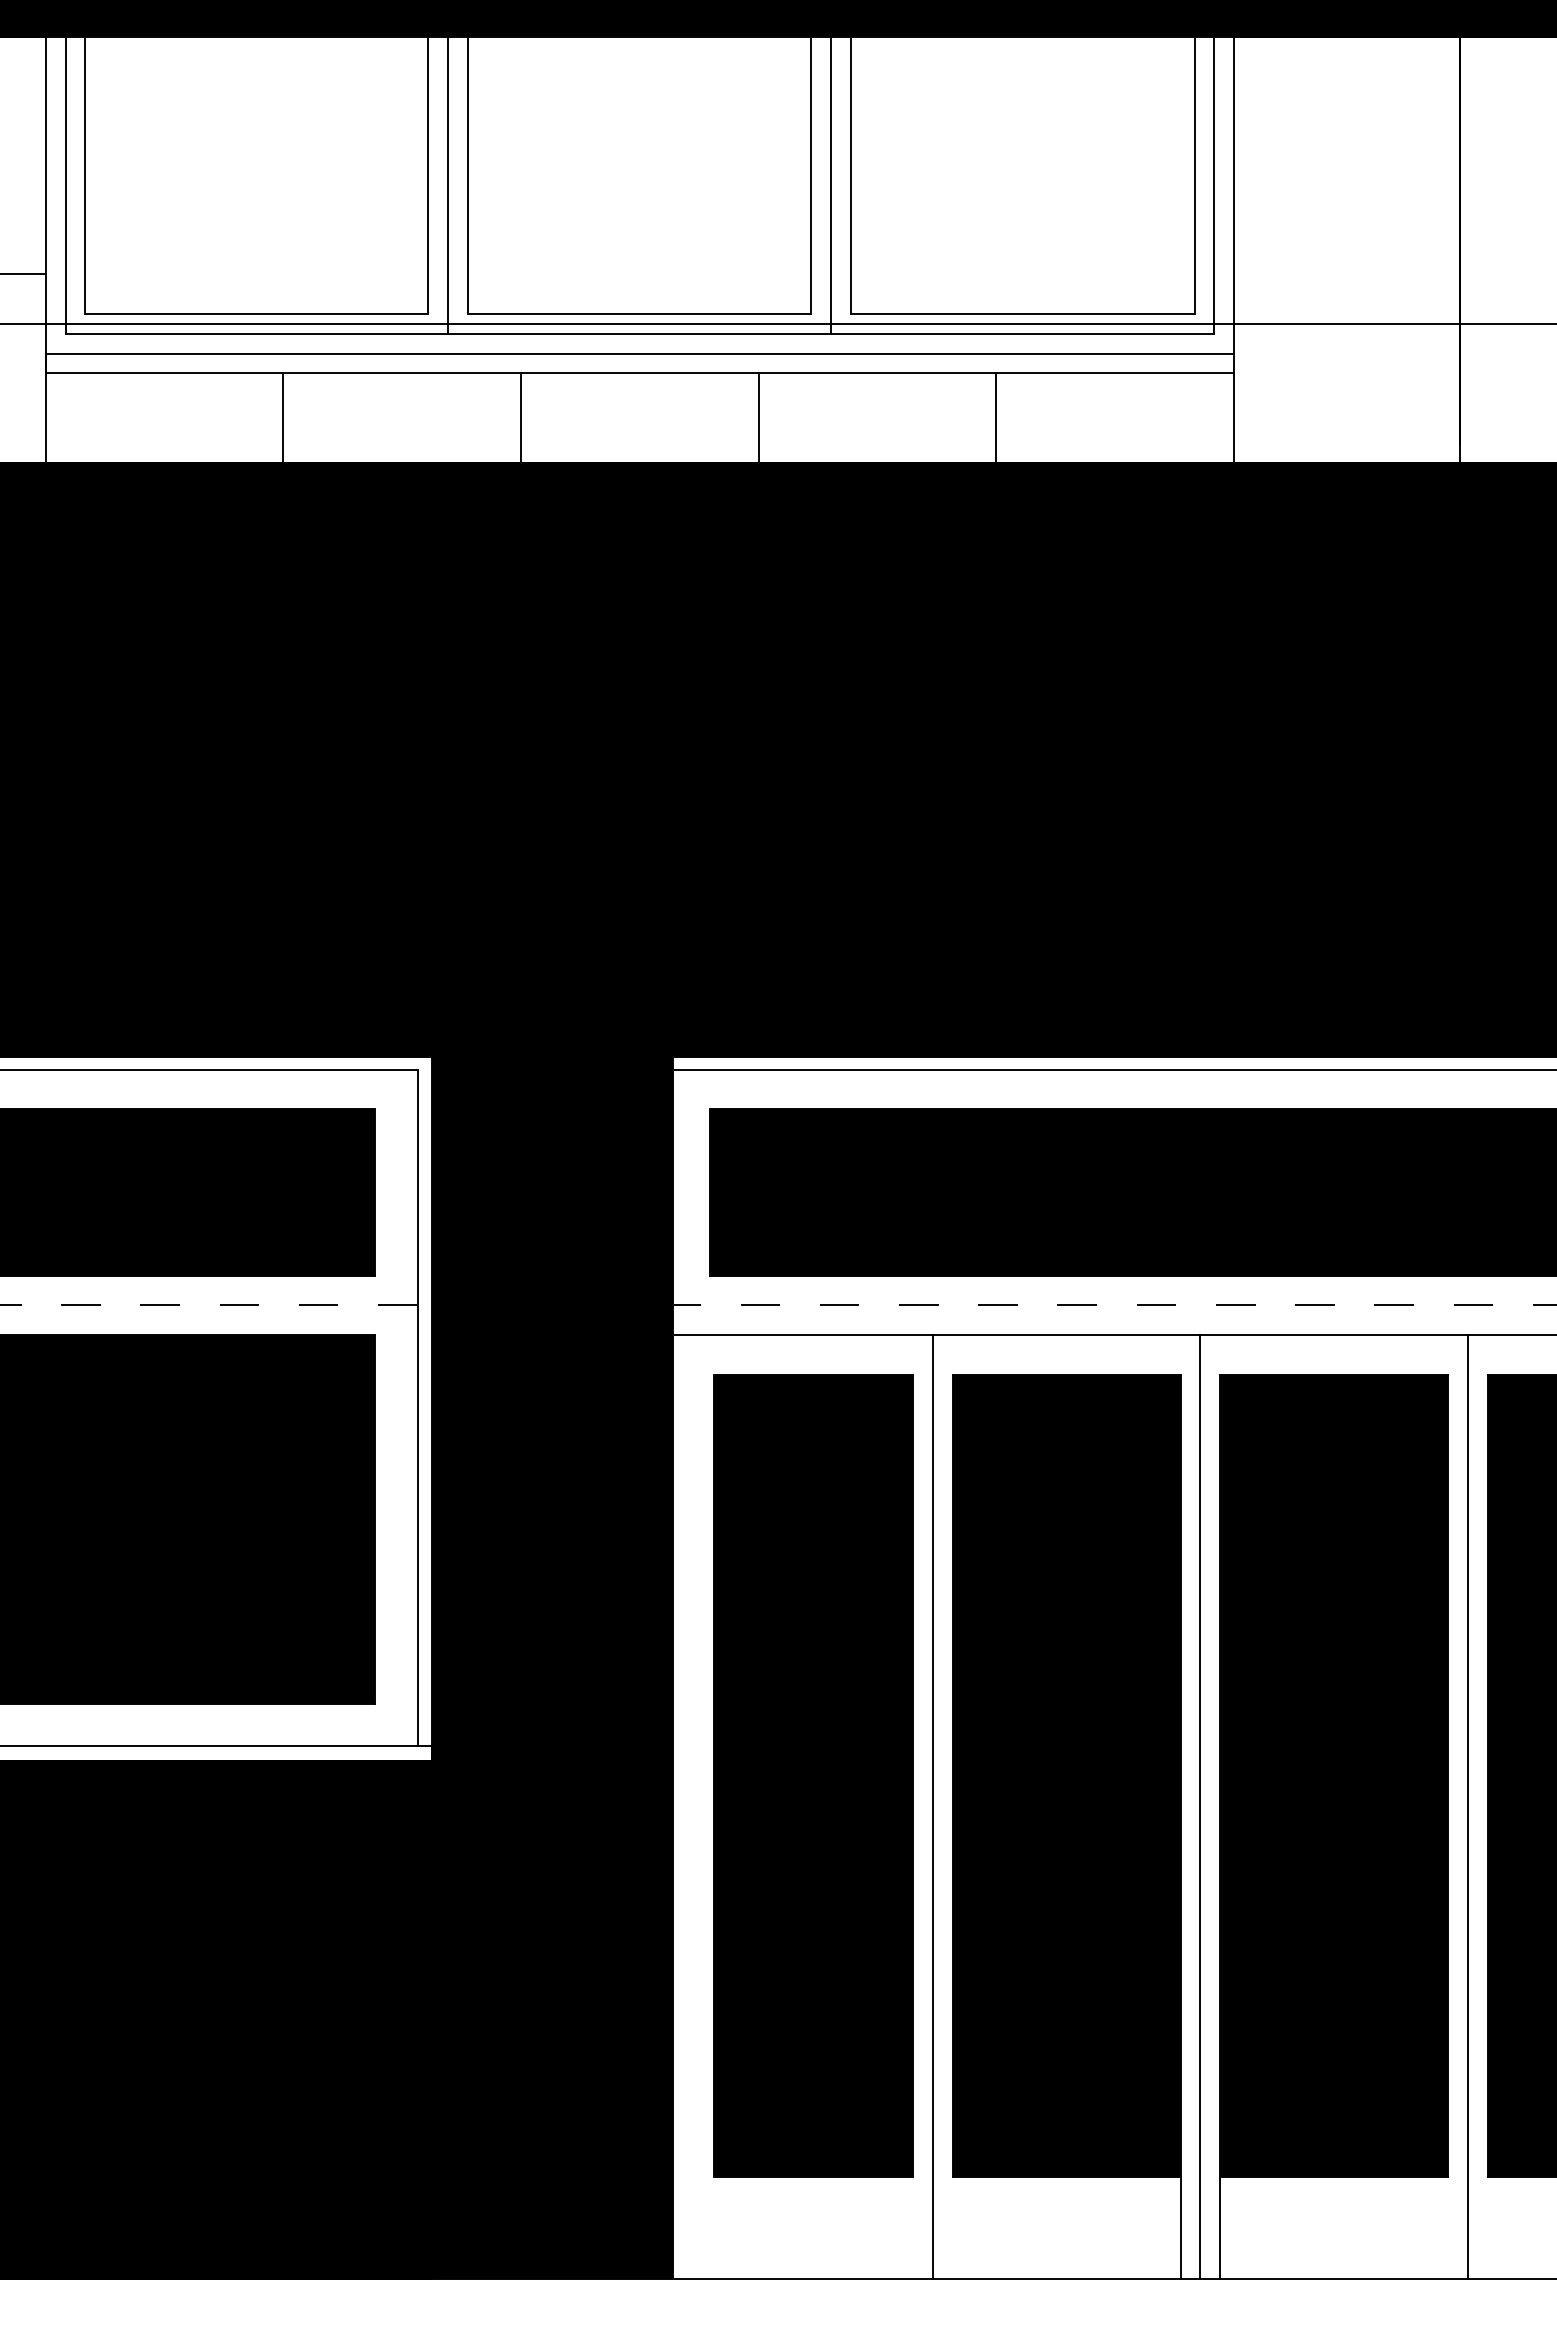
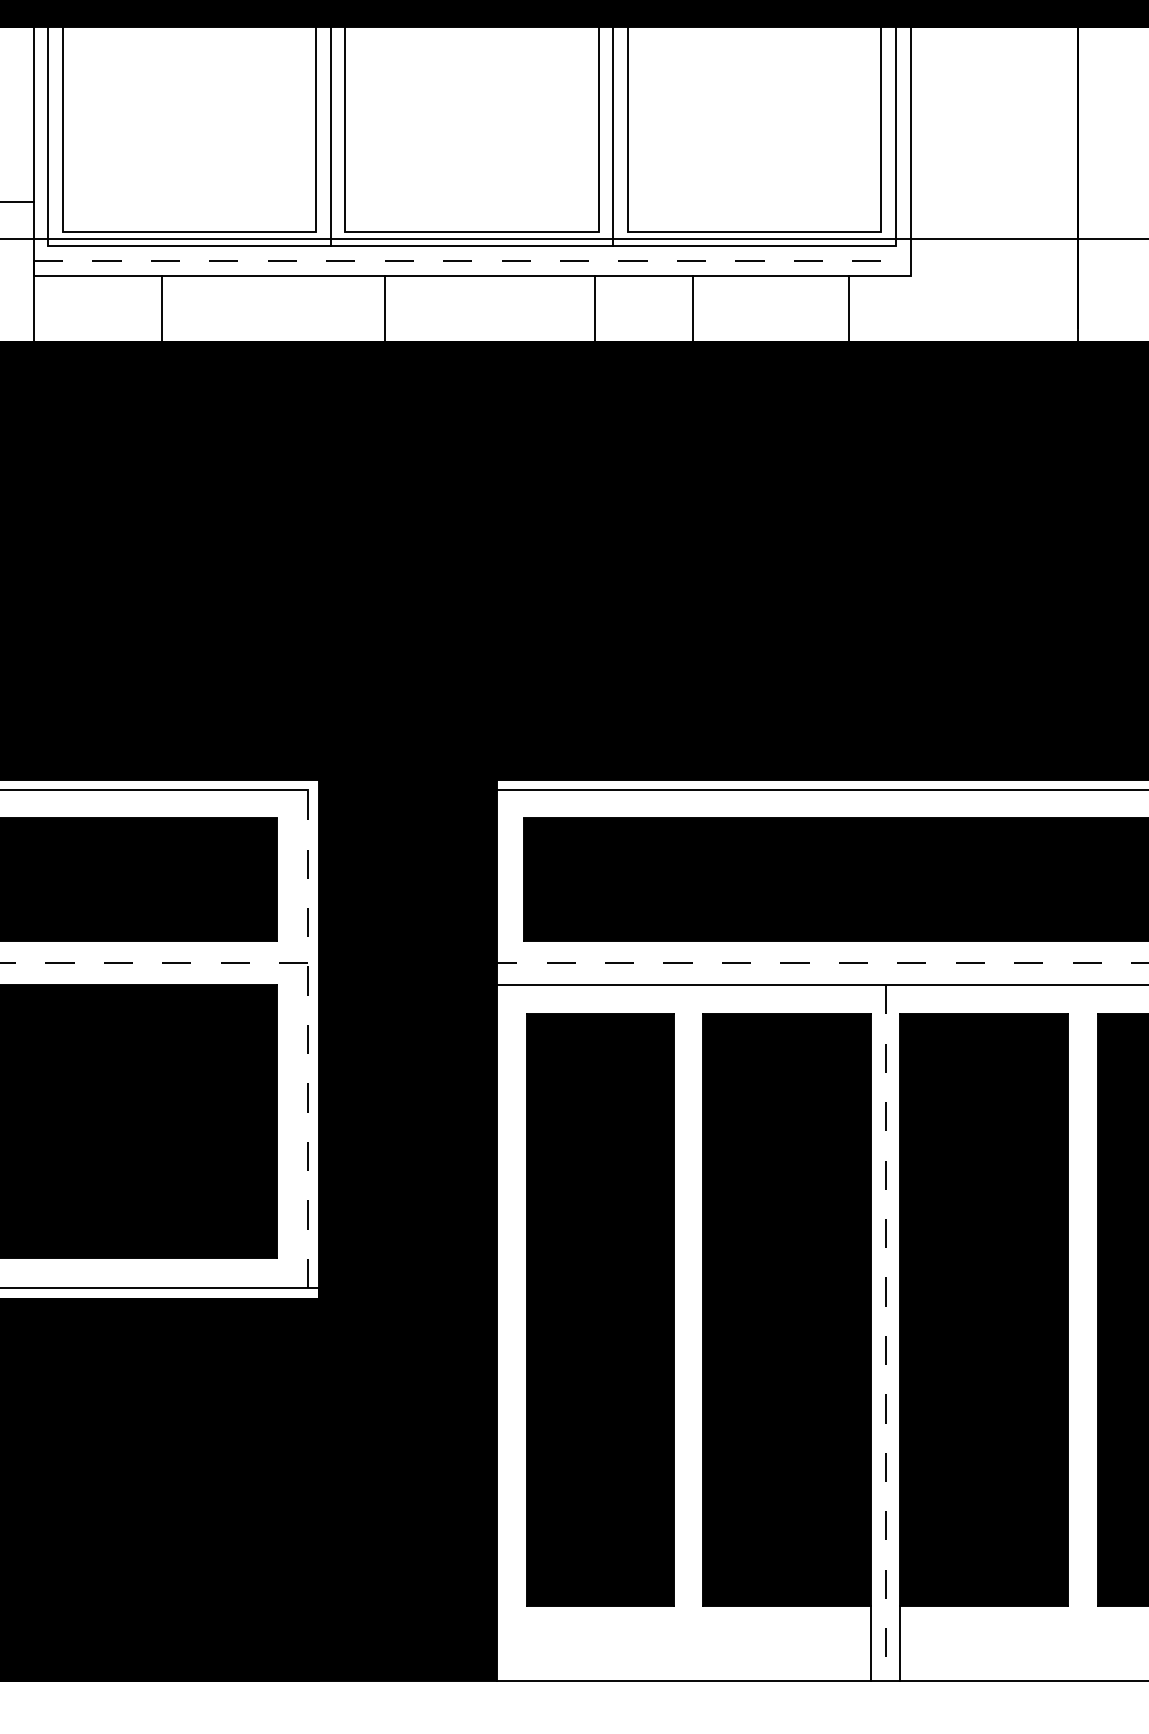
line: (640, 353) -> (472, 260), solid -> dashed
line: (283, 417) -> (162, 308), moved
line: (758, 417) -> (595, 308), moved
line: (996, 417) -> (693, 308), moved
line: (1234, 417) -> (849, 308), moved
line: (417, 1407) -> (308, 1038), solid -> dashed
line: (933, 1806) -> (688, 1332), removed
line: (1200, 1806) -> (885, 1332), solid -> dashed
line: (1467, 1806) -> (1082, 1332), removed

